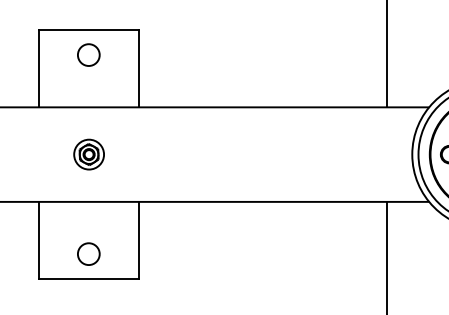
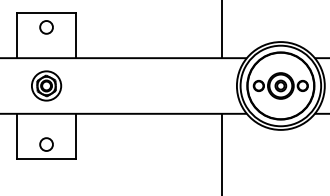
part: (88, 153) -> (46, 85), size x1.67

